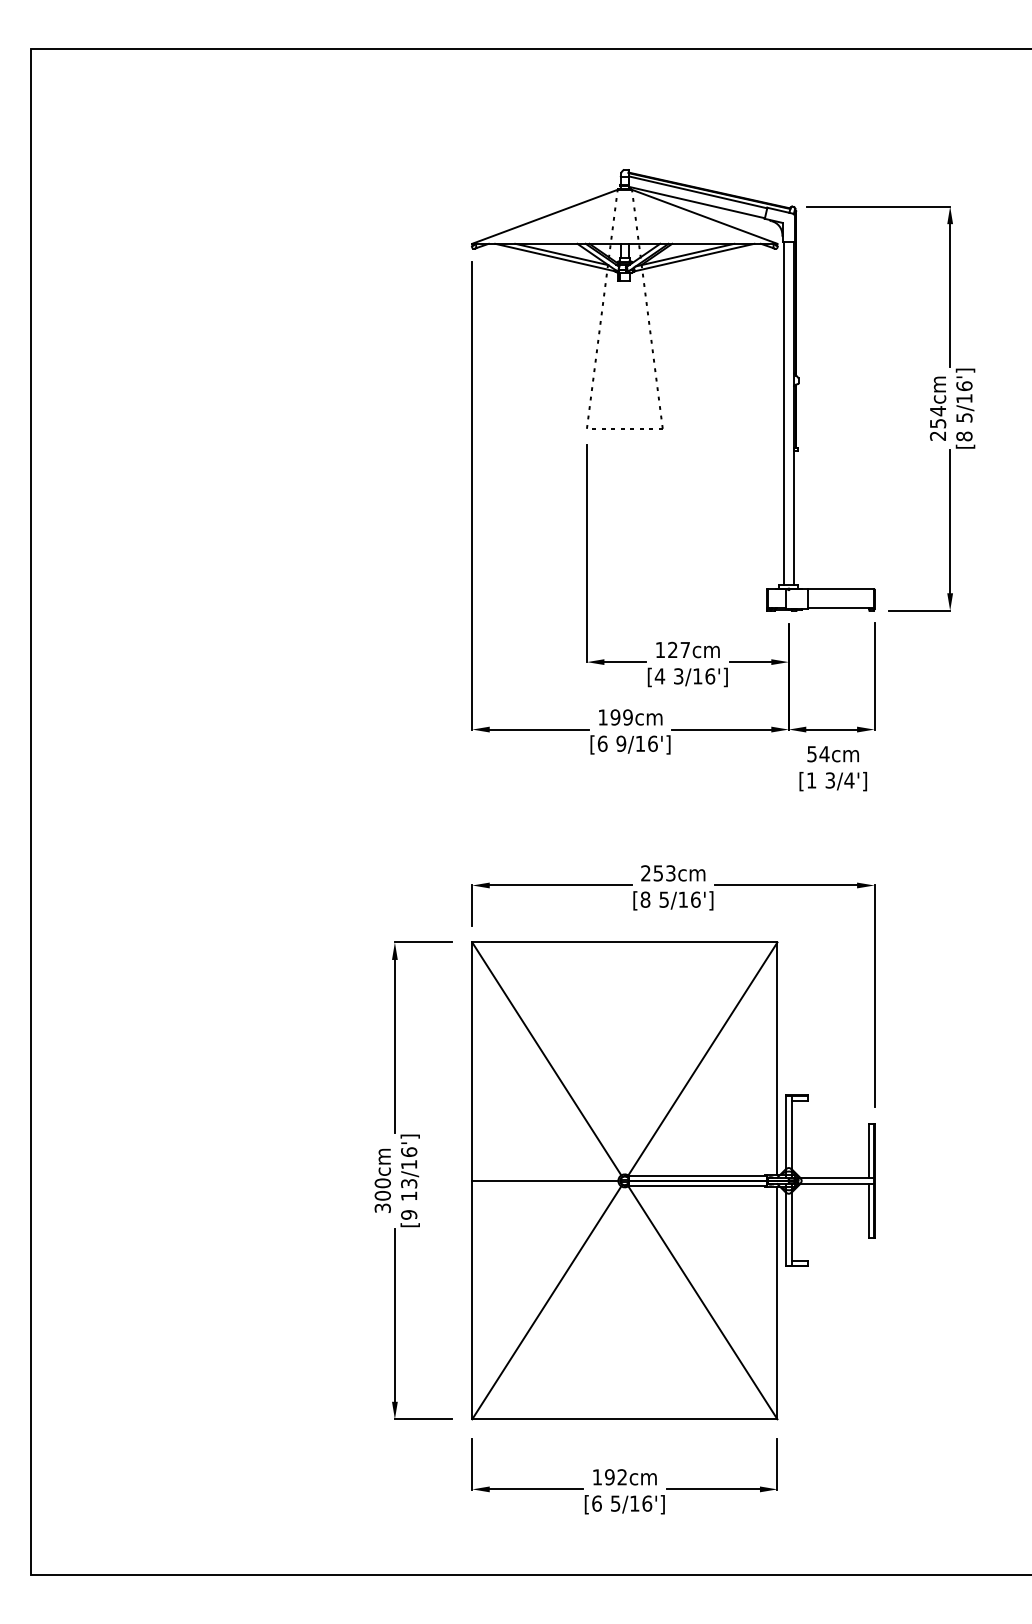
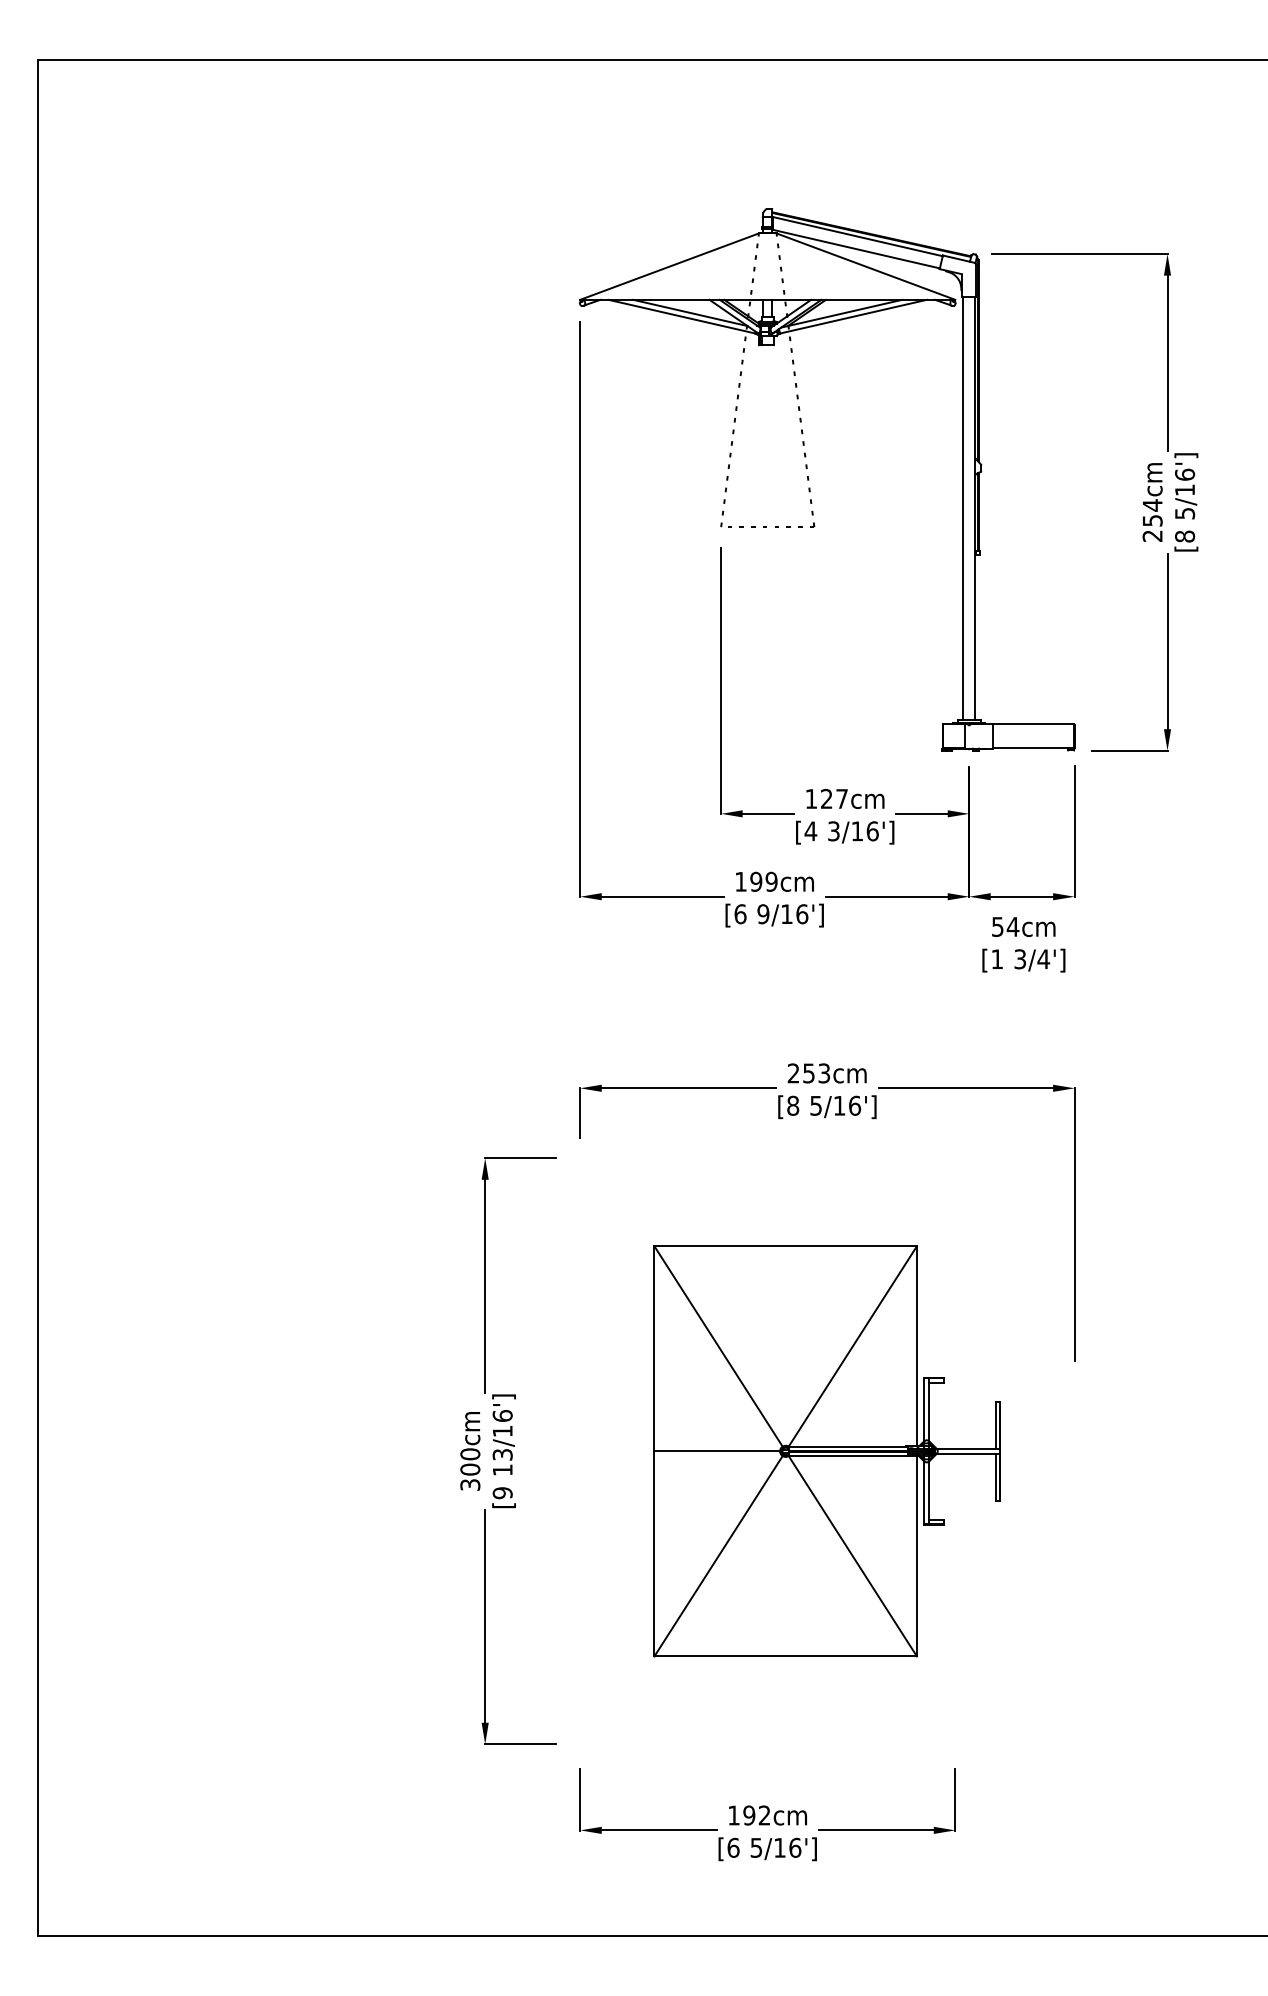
part: (673, 1181) -> (827, 1451), size x0.7

